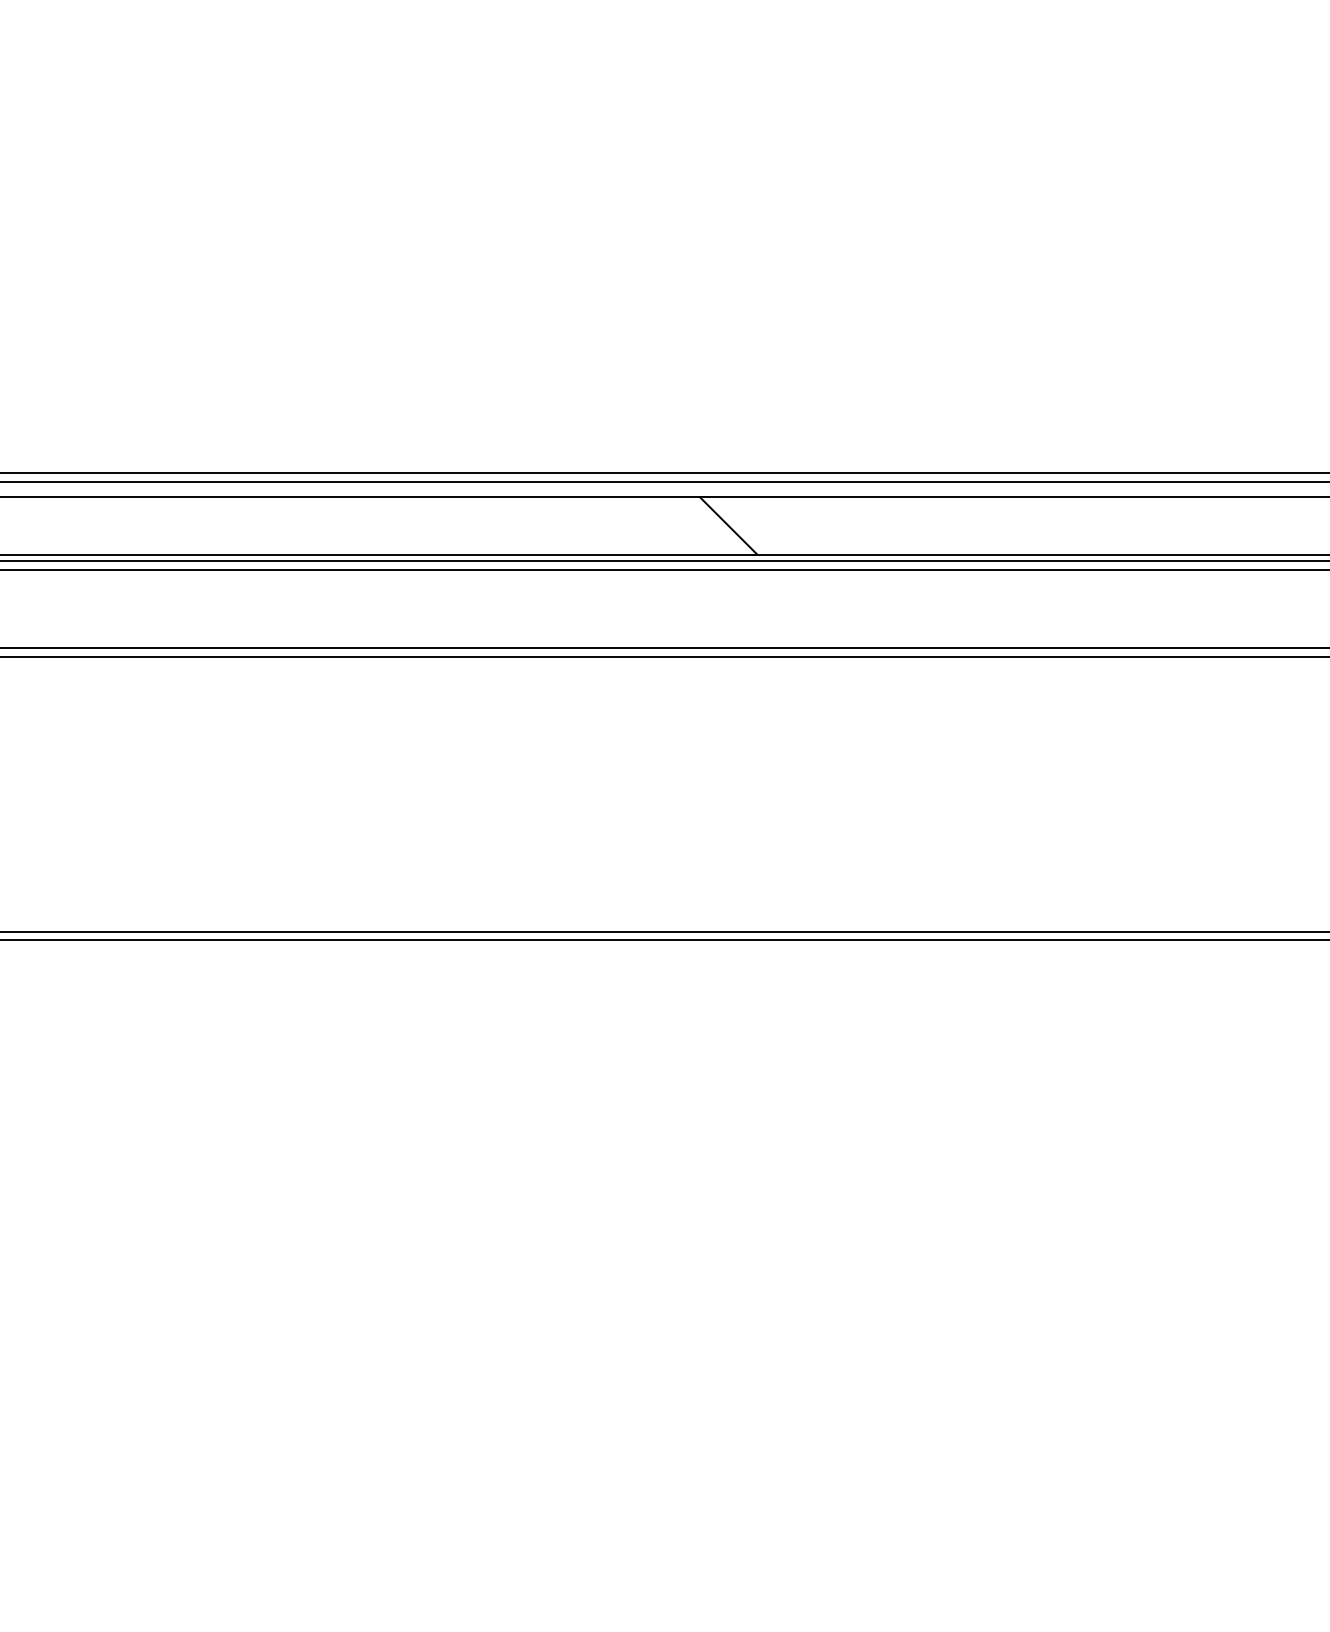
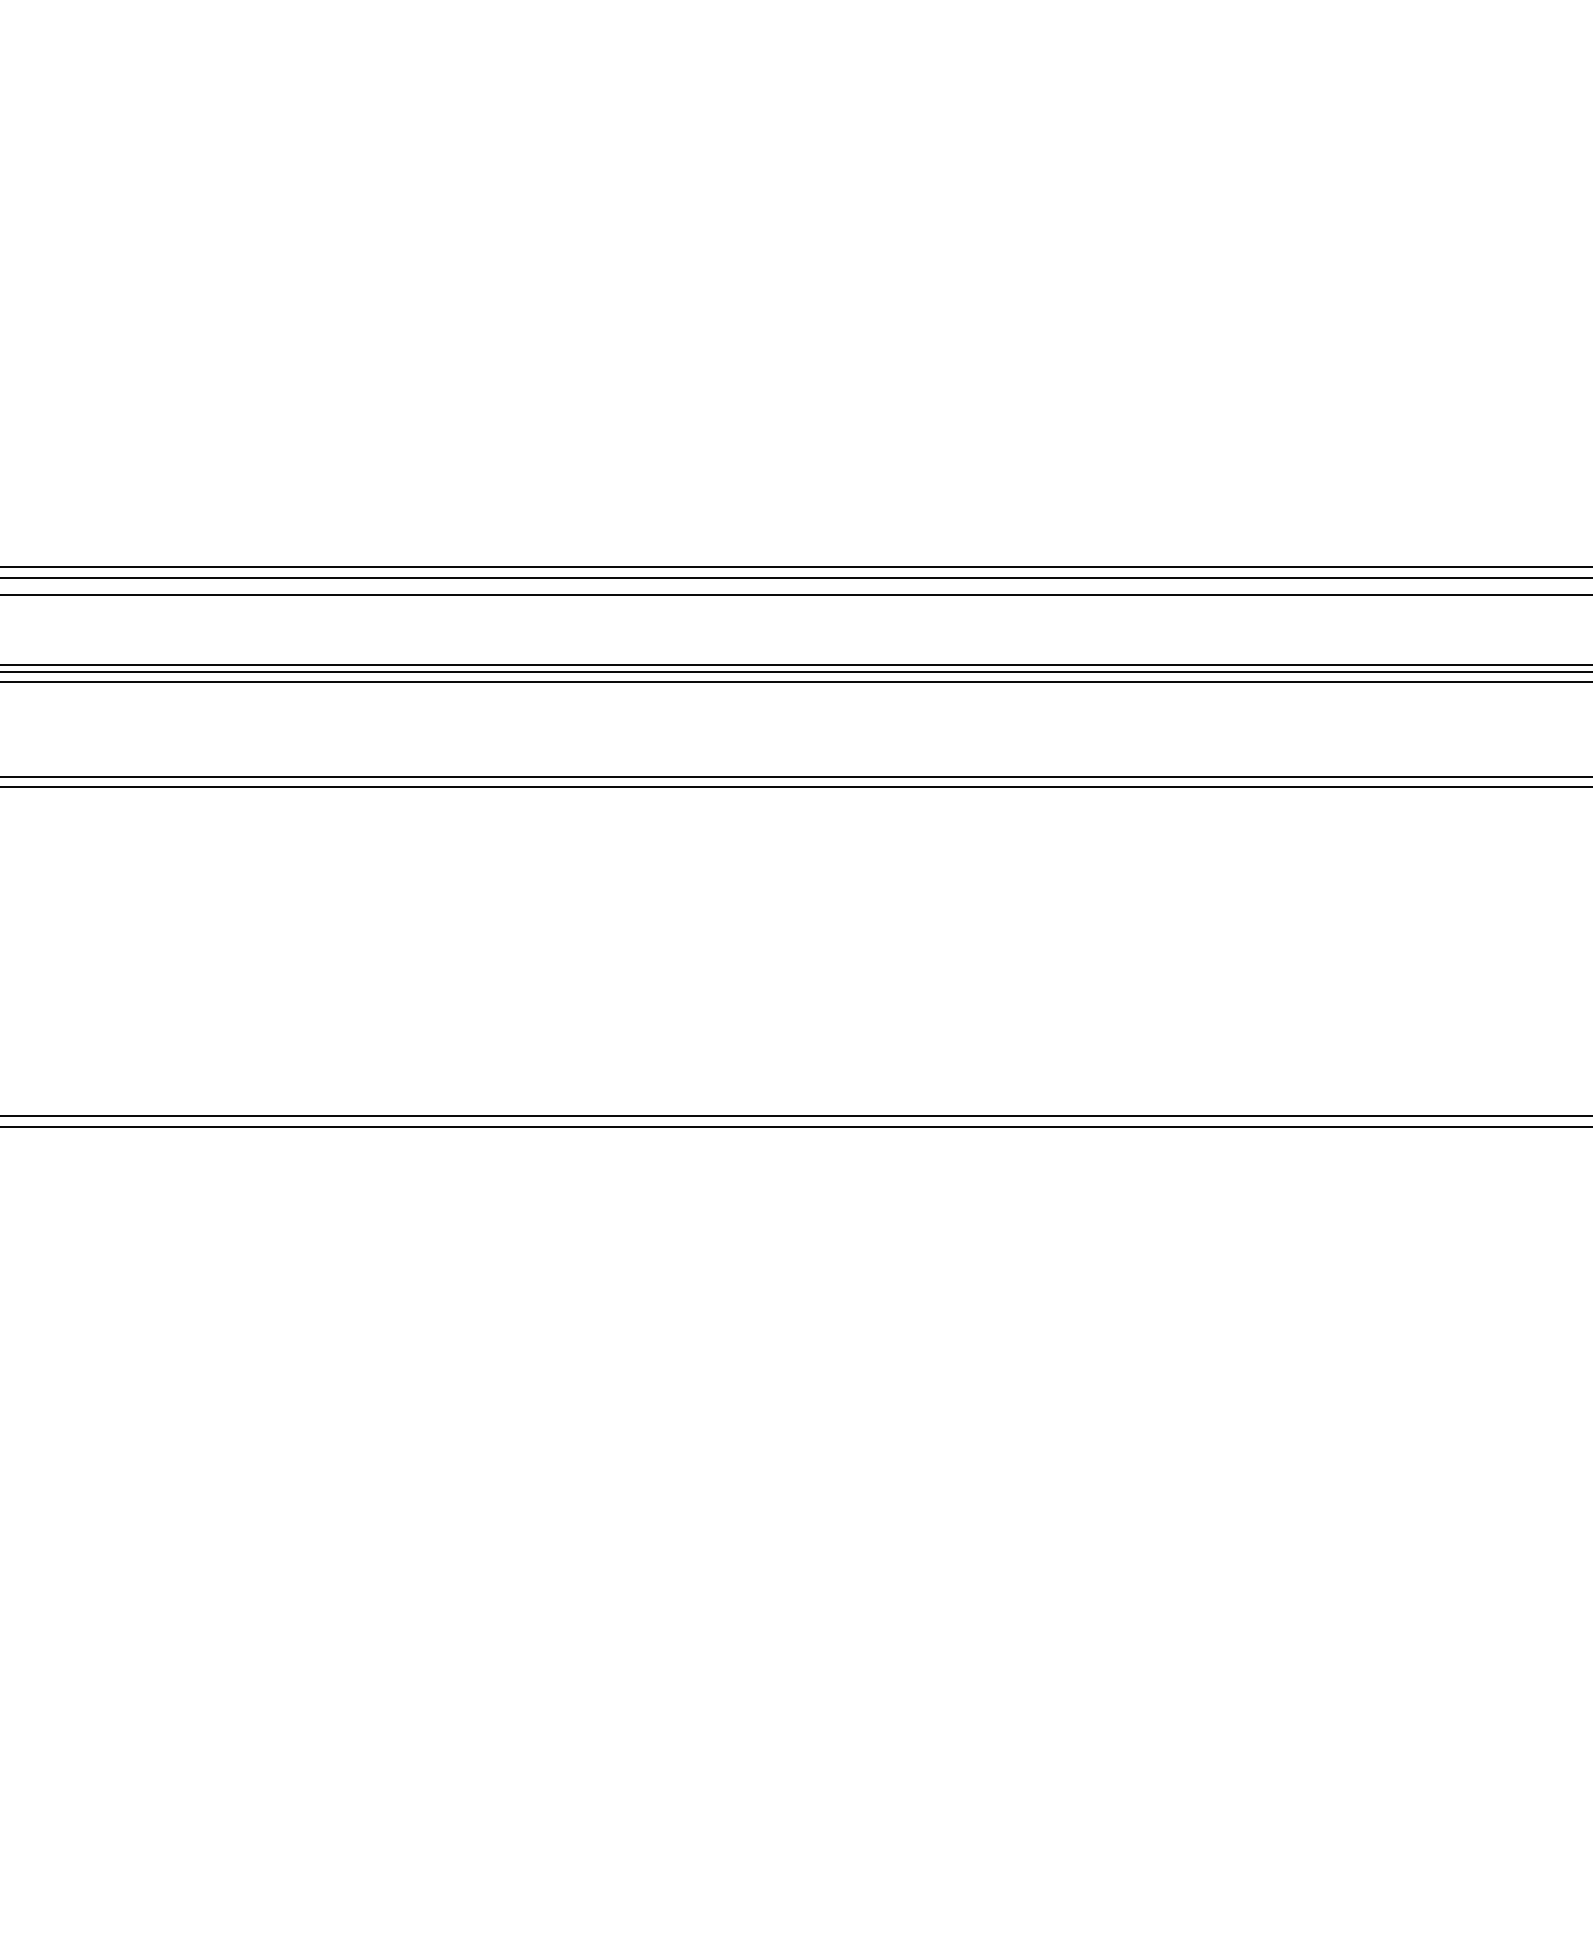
hatch: (728, 525) -> (872, 629), removed

